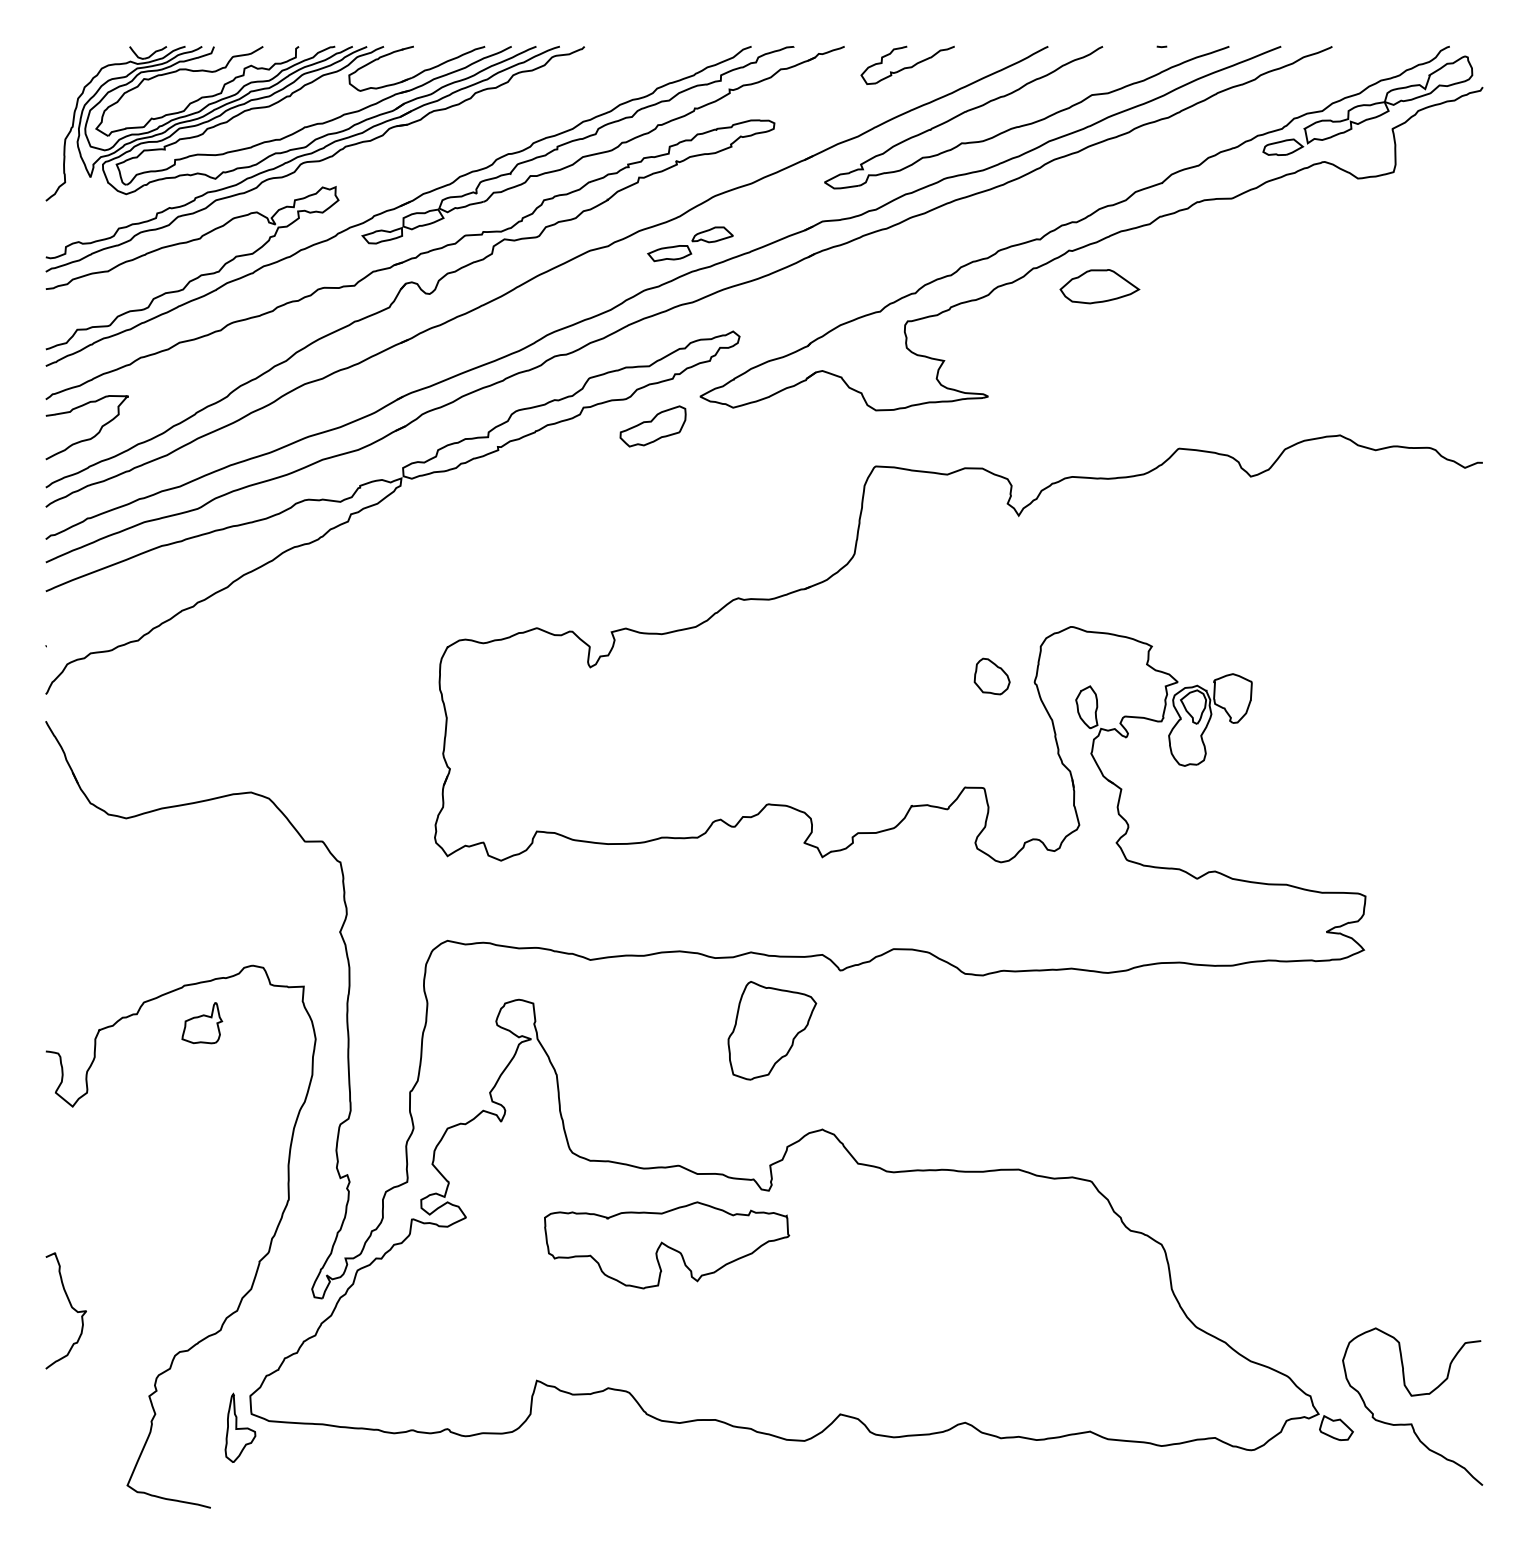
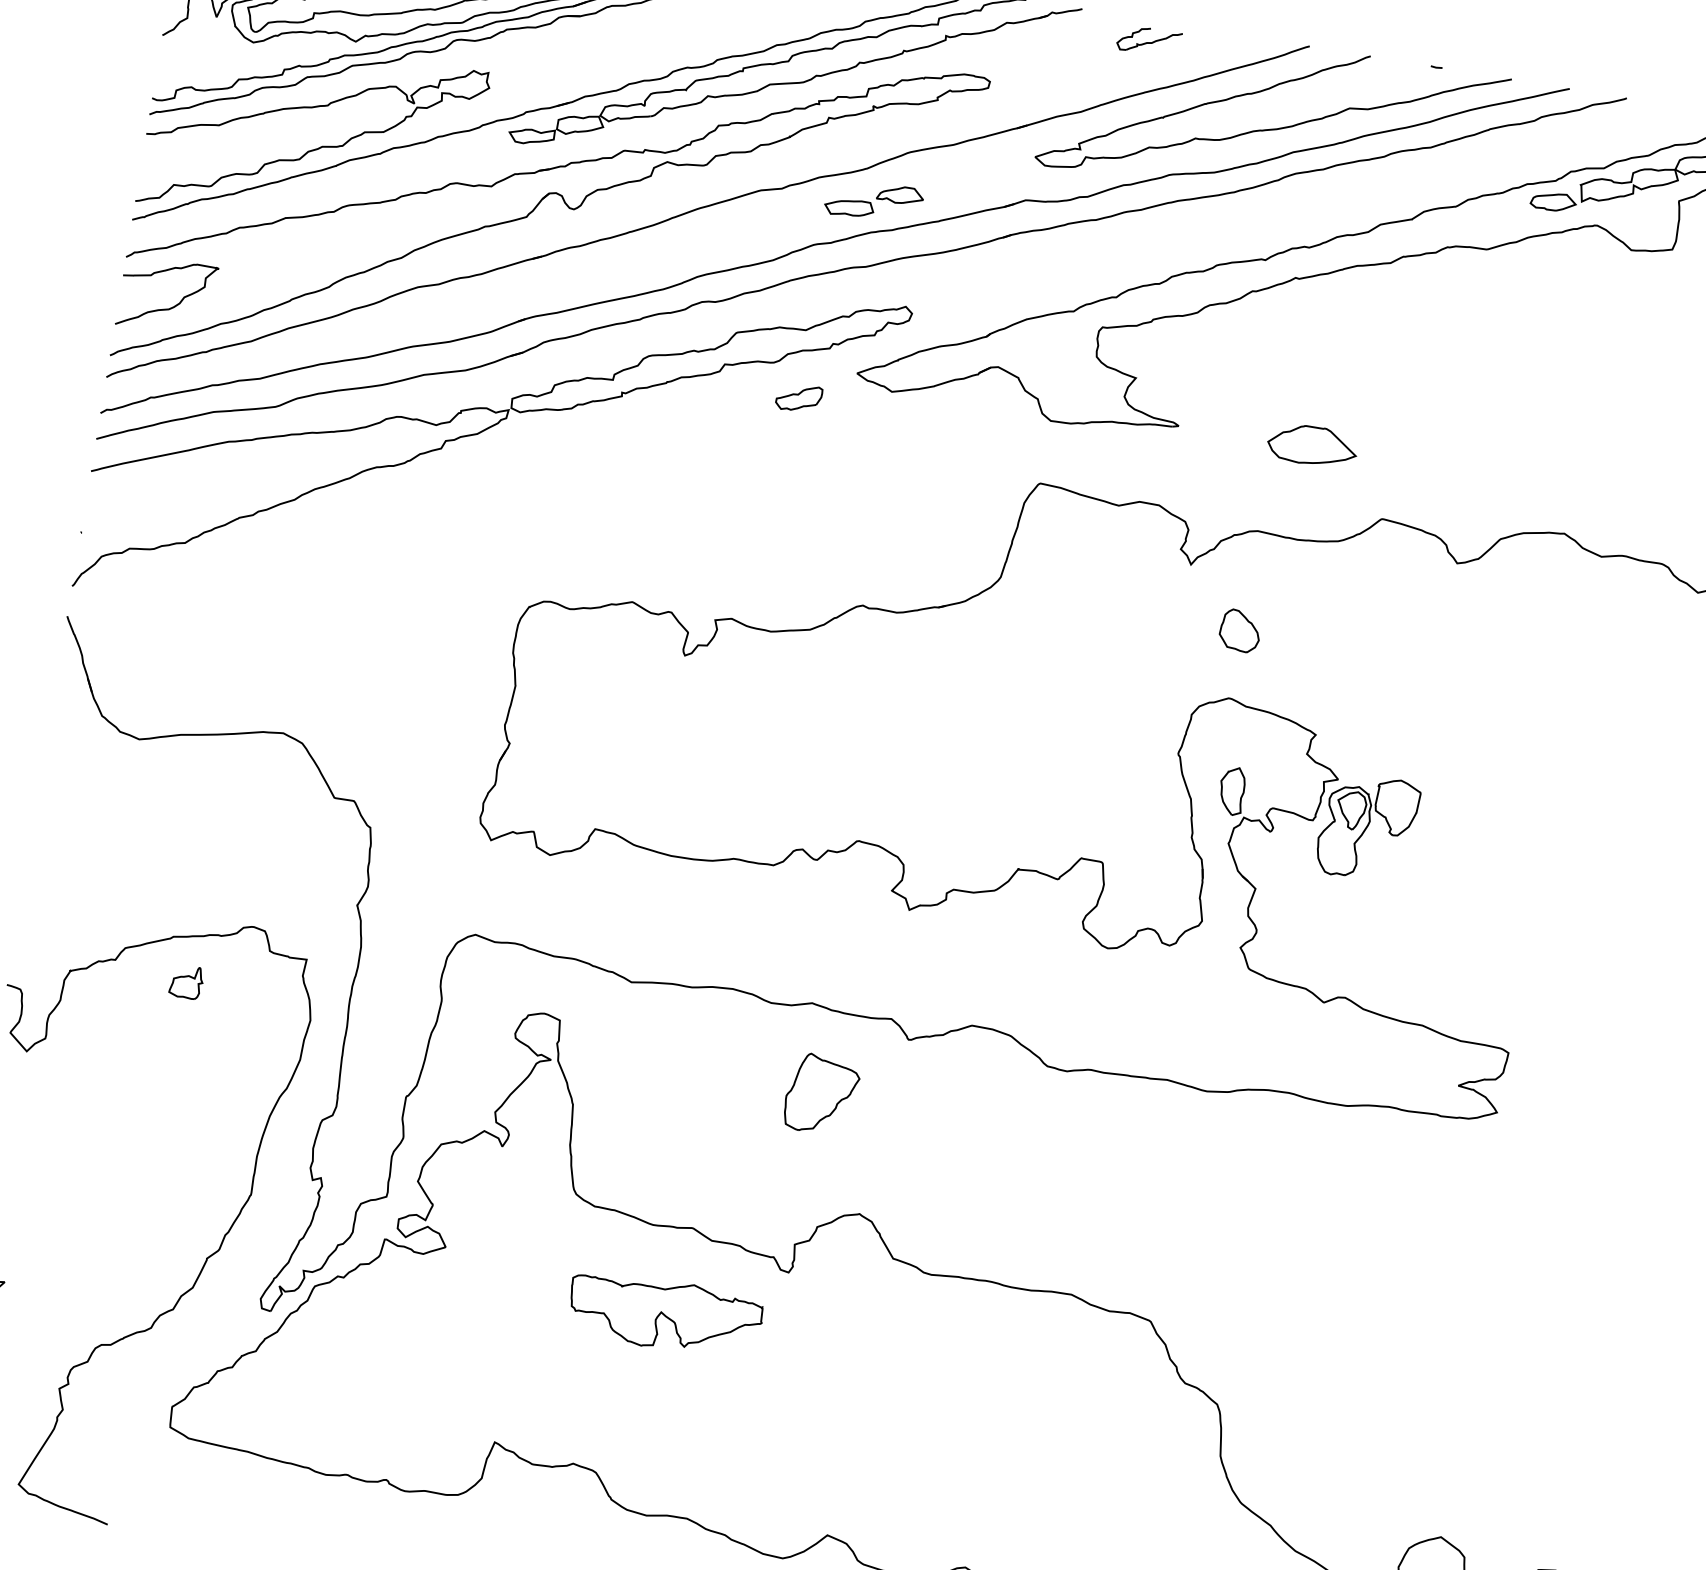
part: (907, 64) -> (1149, 40), size x0.6
part: (1099, 286) -> (1312, 445), moved
part: (652, 426) -> (798, 398), size x0.6
part: (991, 676) -> (1239, 630), moved
part: (202, 1023) -> (186, 982), size x0.7
part: (772, 1030) -> (821, 1094), size x0.7
part: (667, 1245) -> (665, 1315), size x0.7
part: (240, 1427) -> (155, 1440), removed

